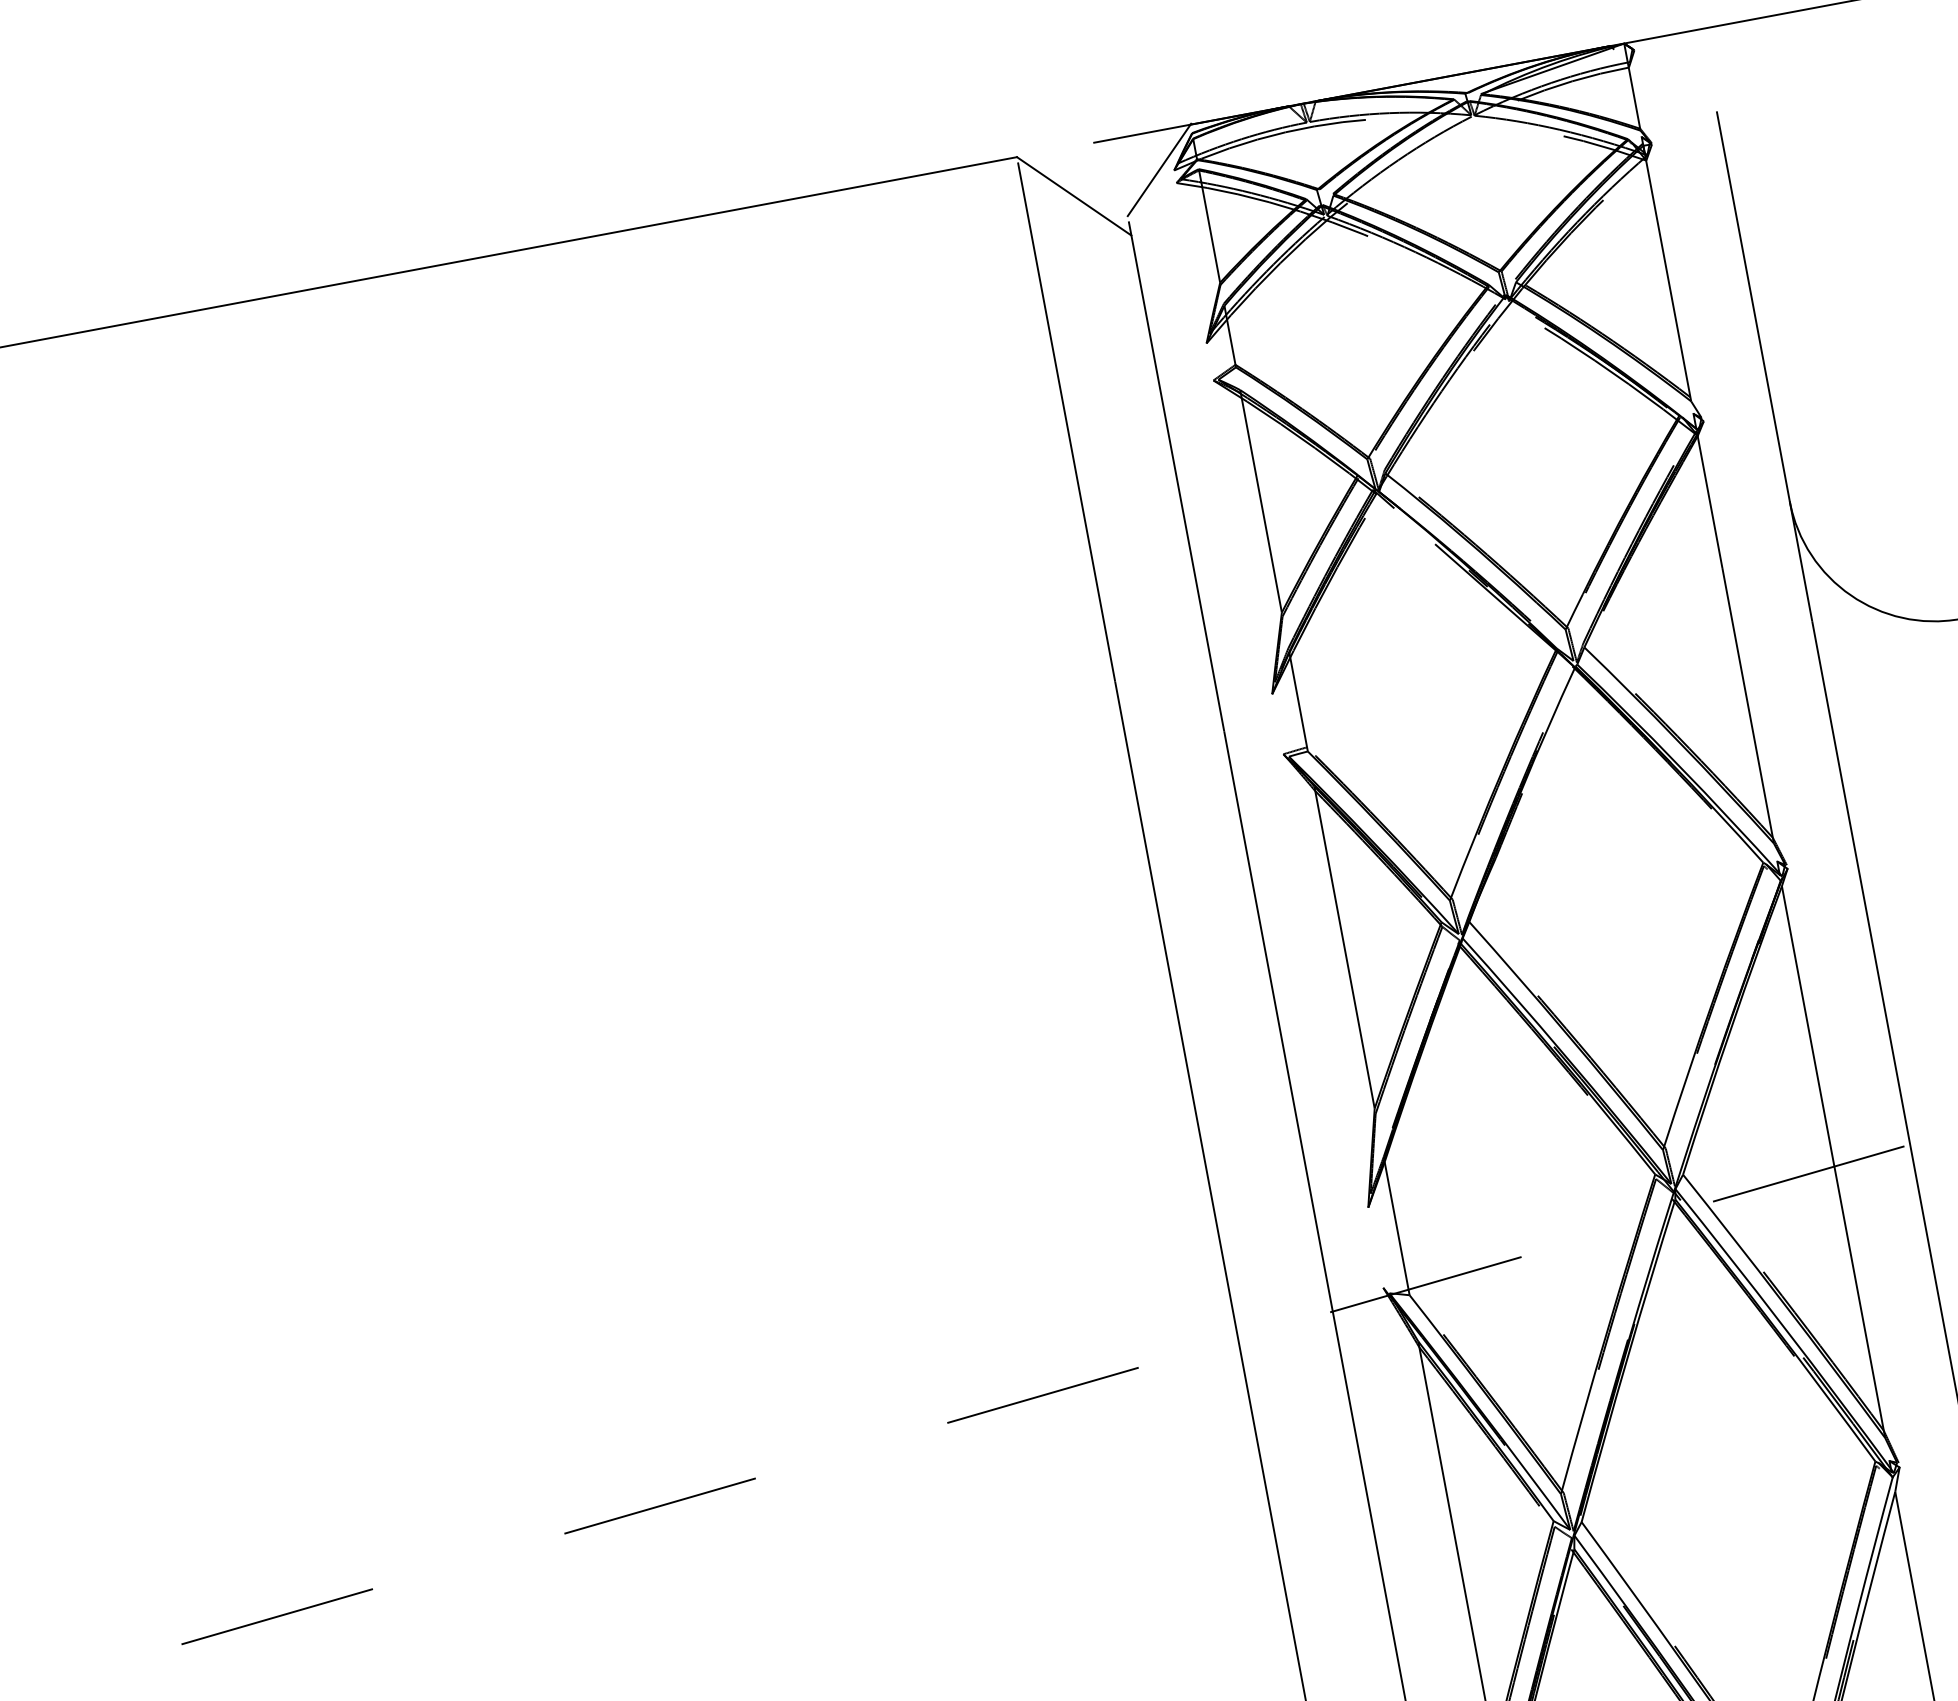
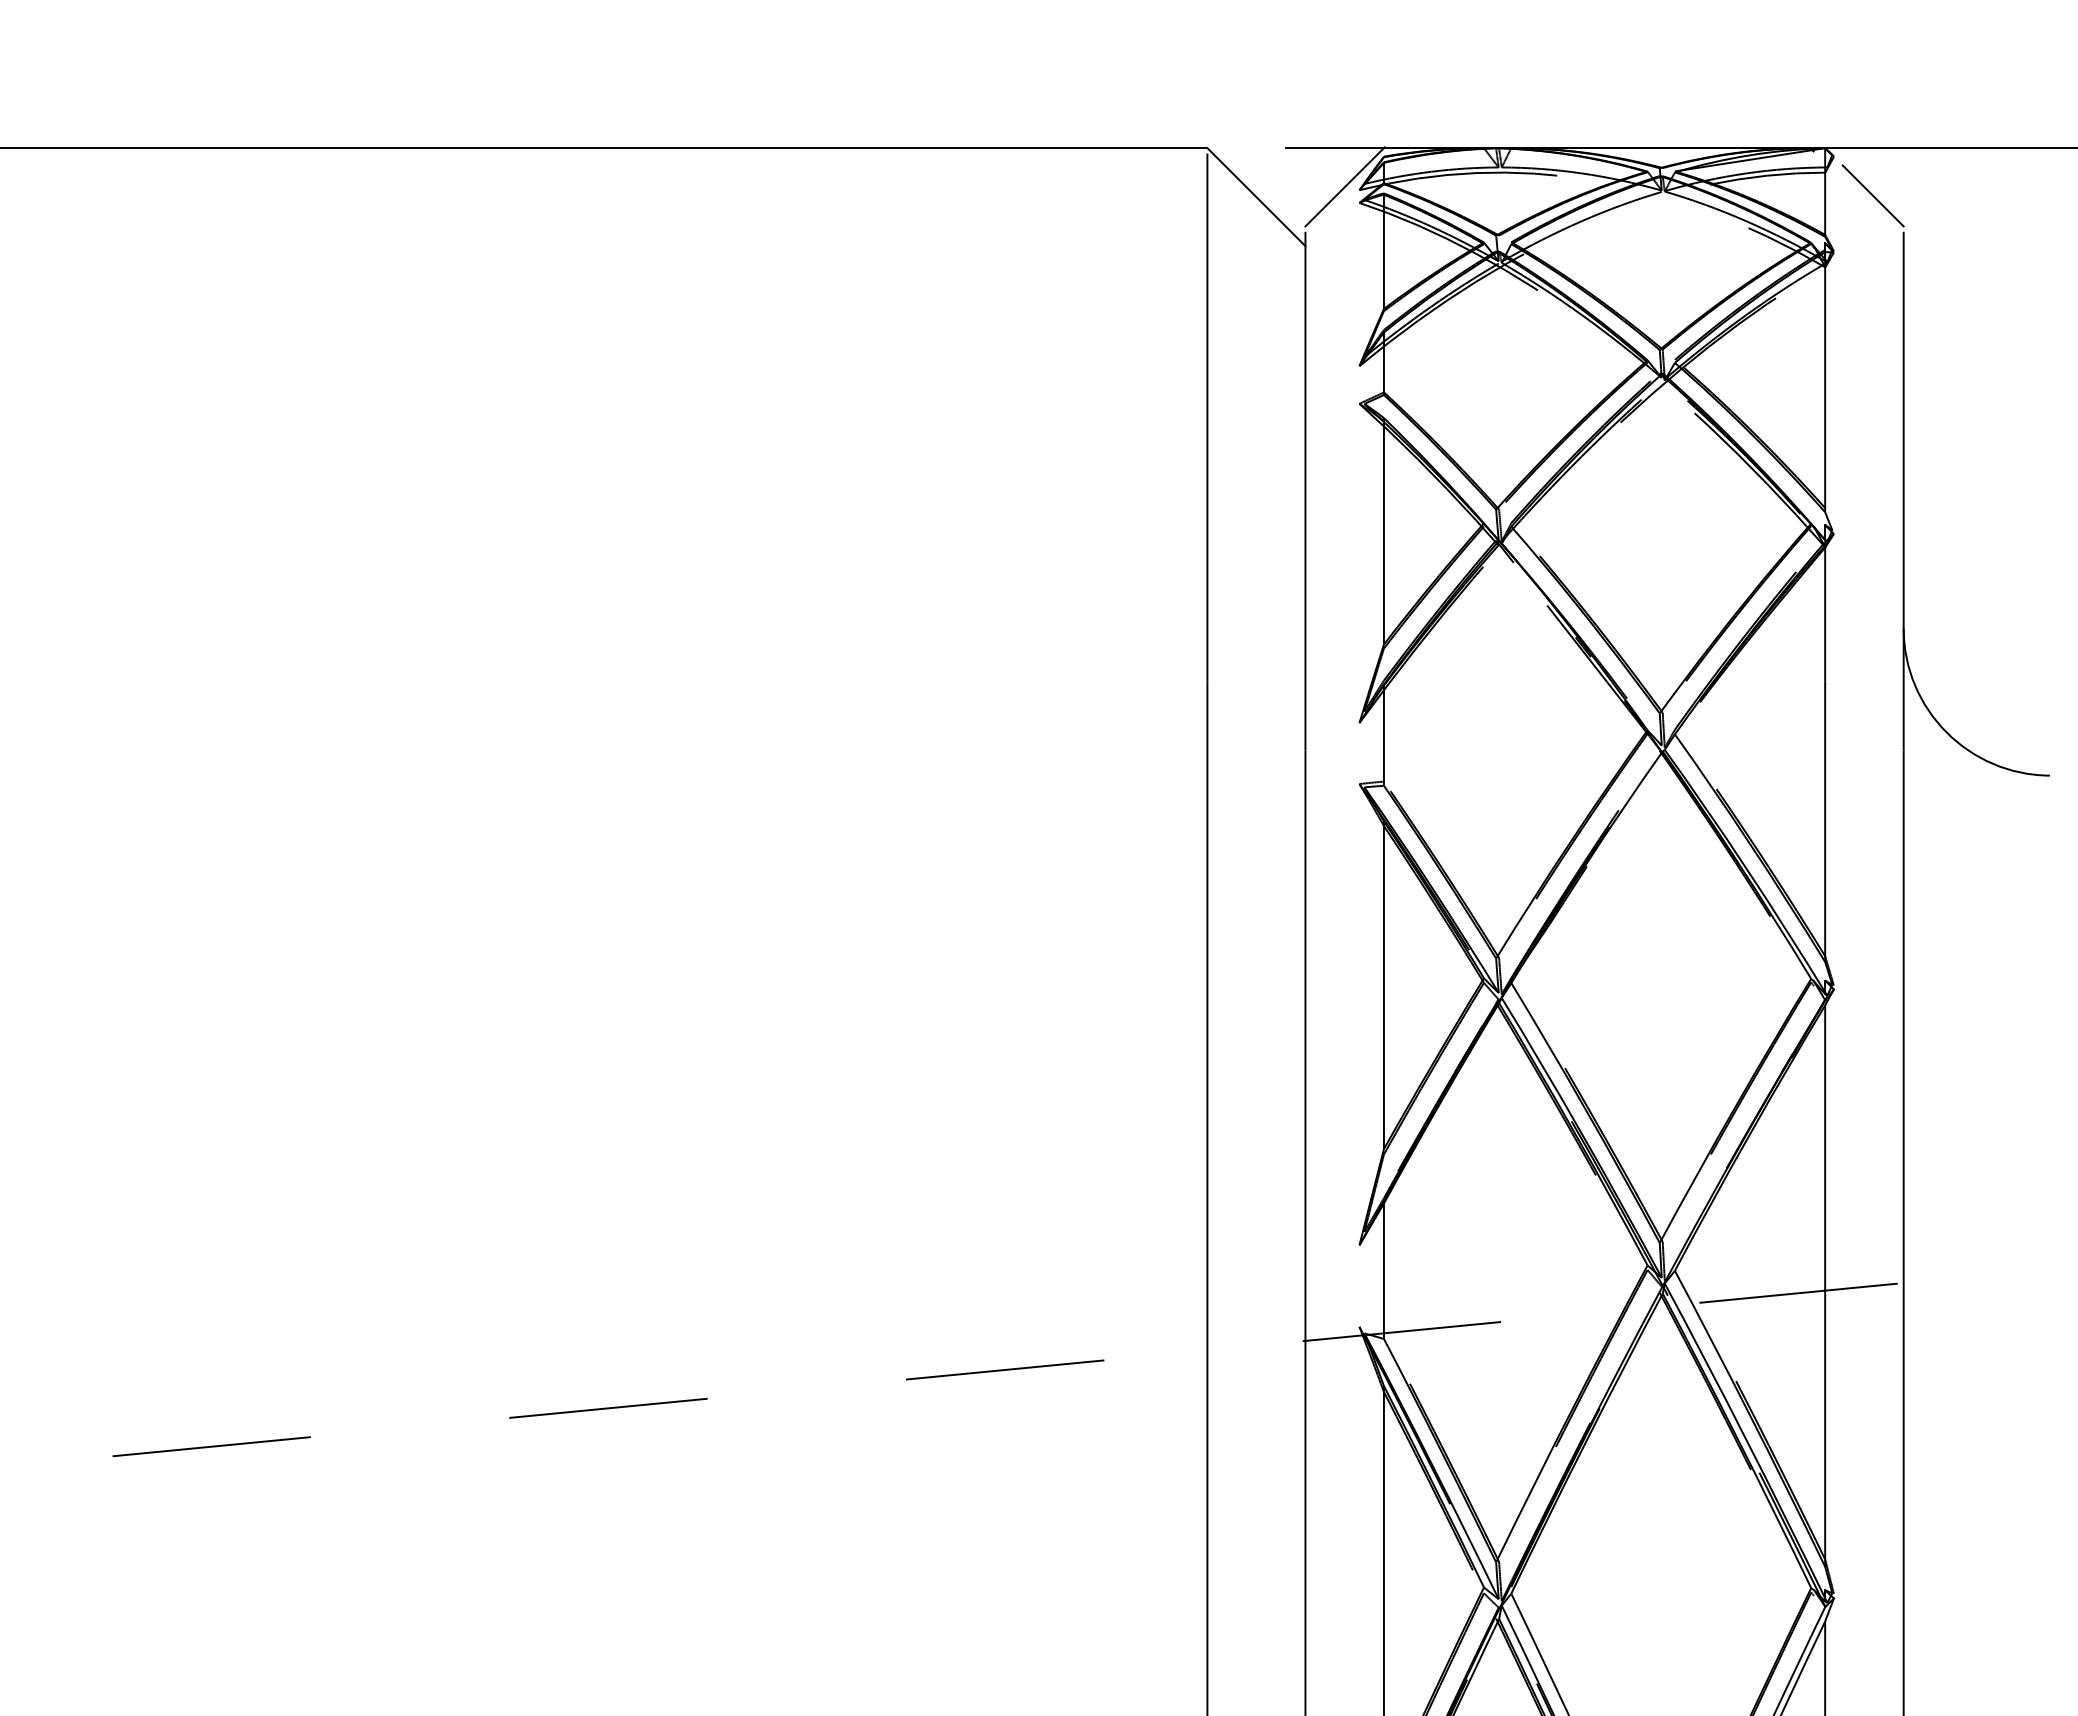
line: (1679, 81) -> (1872, 195), added

